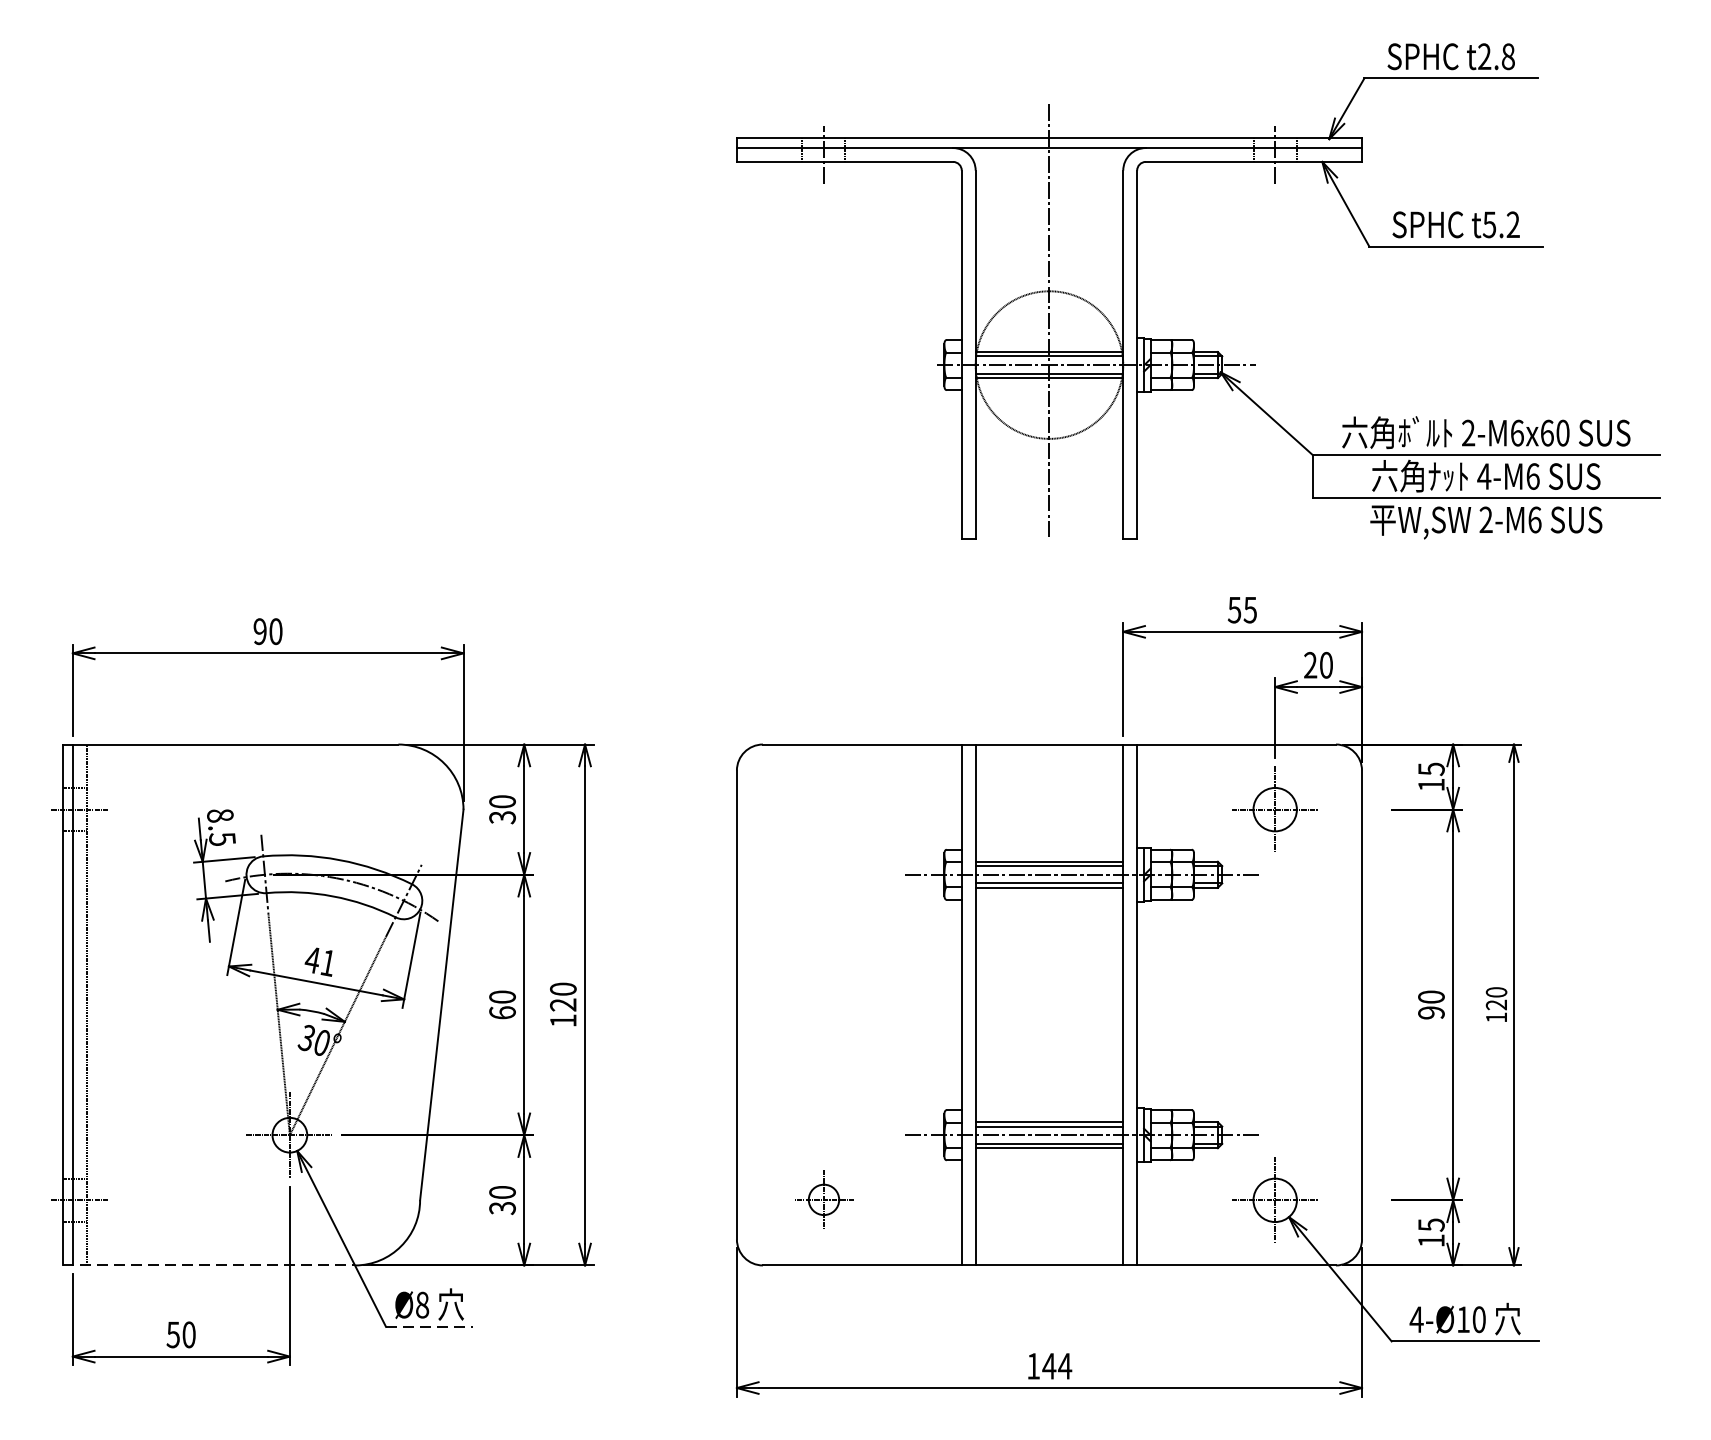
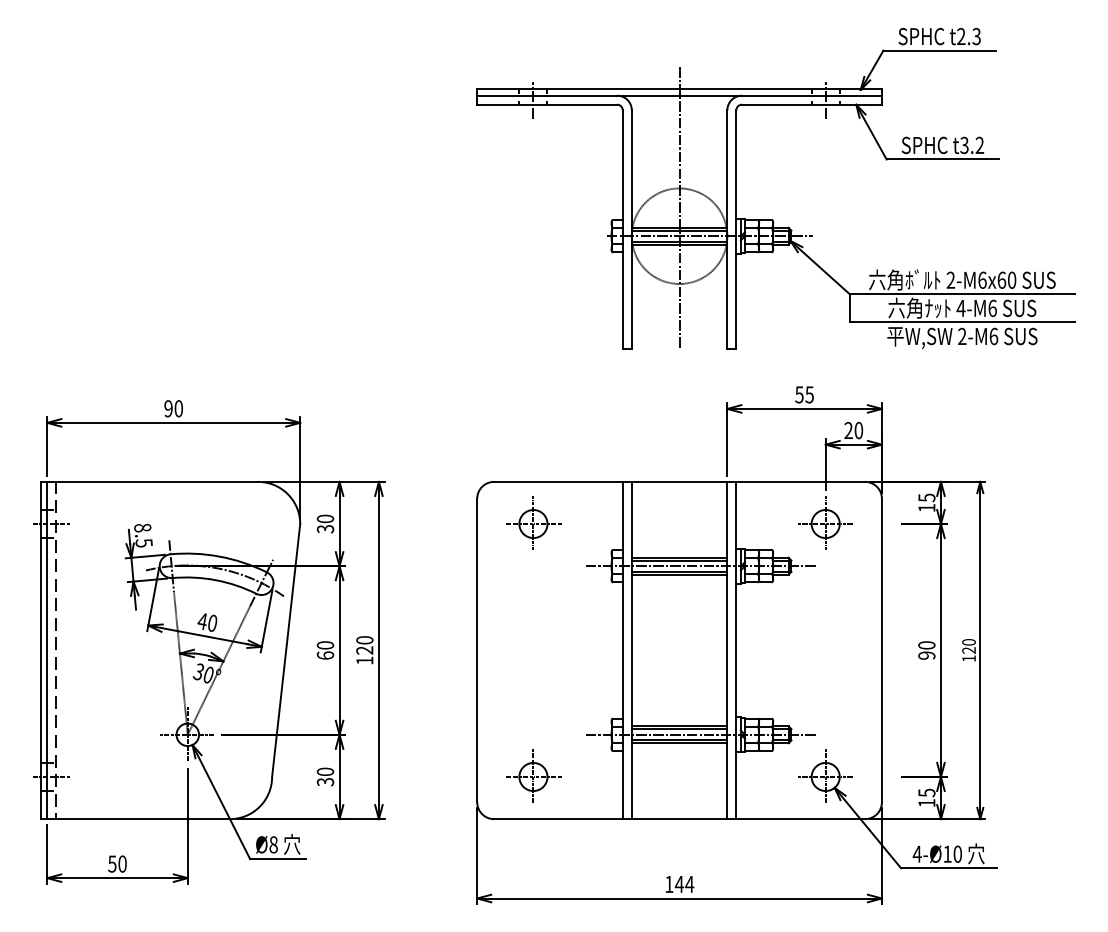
text: (1508, 56) -> (976, 36), t2.8 -> t2.3
text: (1489, 223) -> (964, 144), t5.2 -> t3.2
part: (823, 807) -> (533, 522), added
text: (328, 963) -> (212, 623), 41 -> 40
part: (823, 1198) -> (533, 775), size x1.43
line: (209, 1266) -> (135, 819), dashed -> solid
line: (429, 1326) -> (278, 858), dashed -> solid

